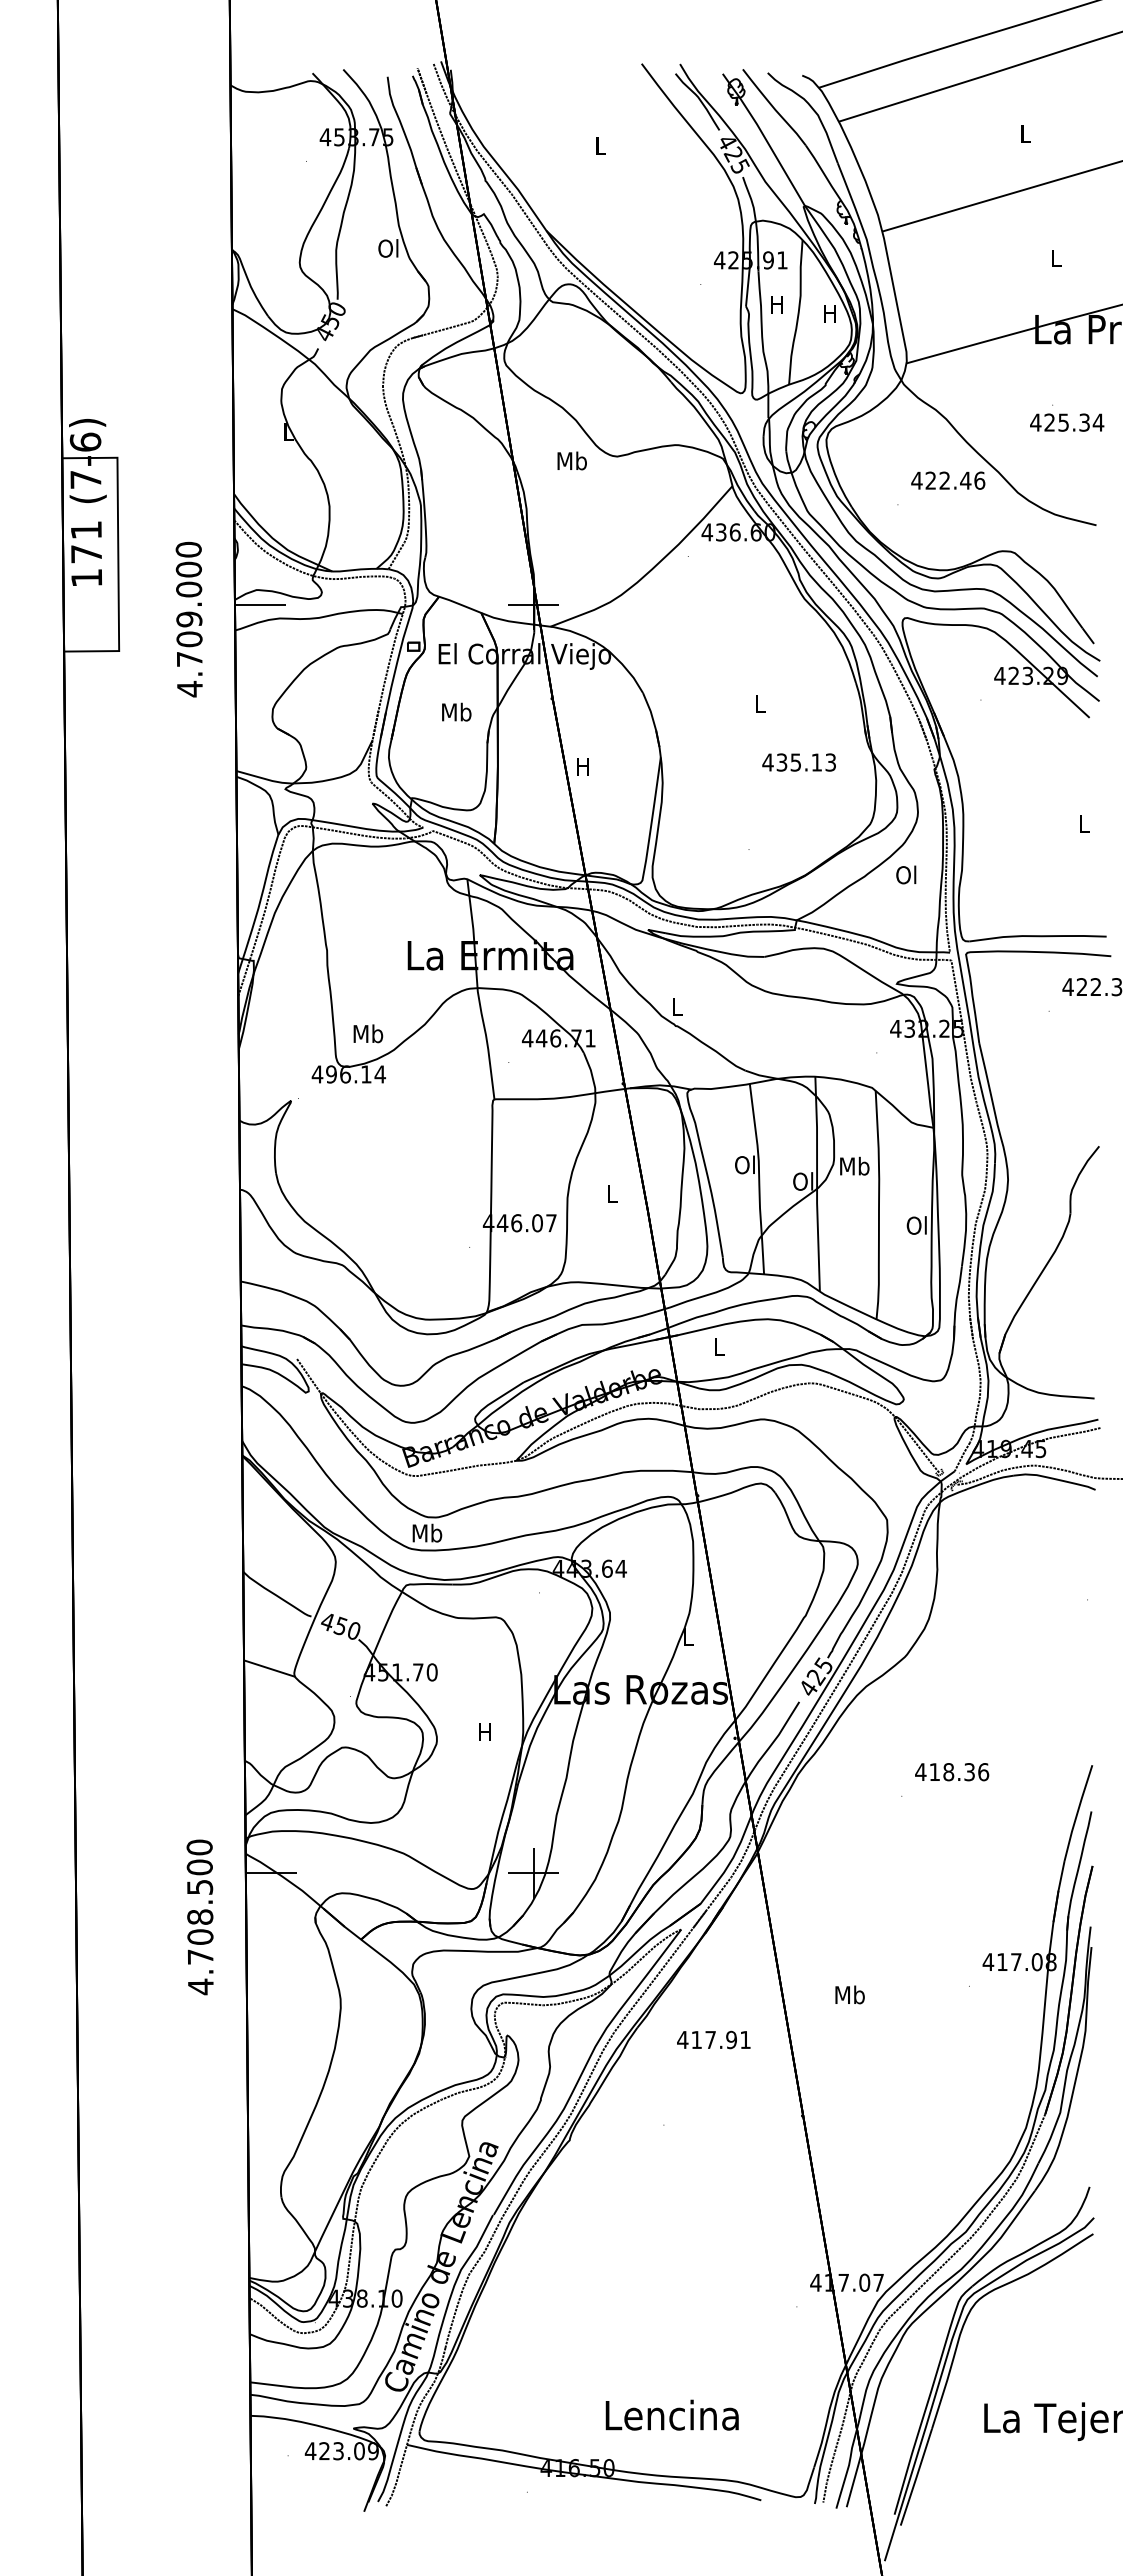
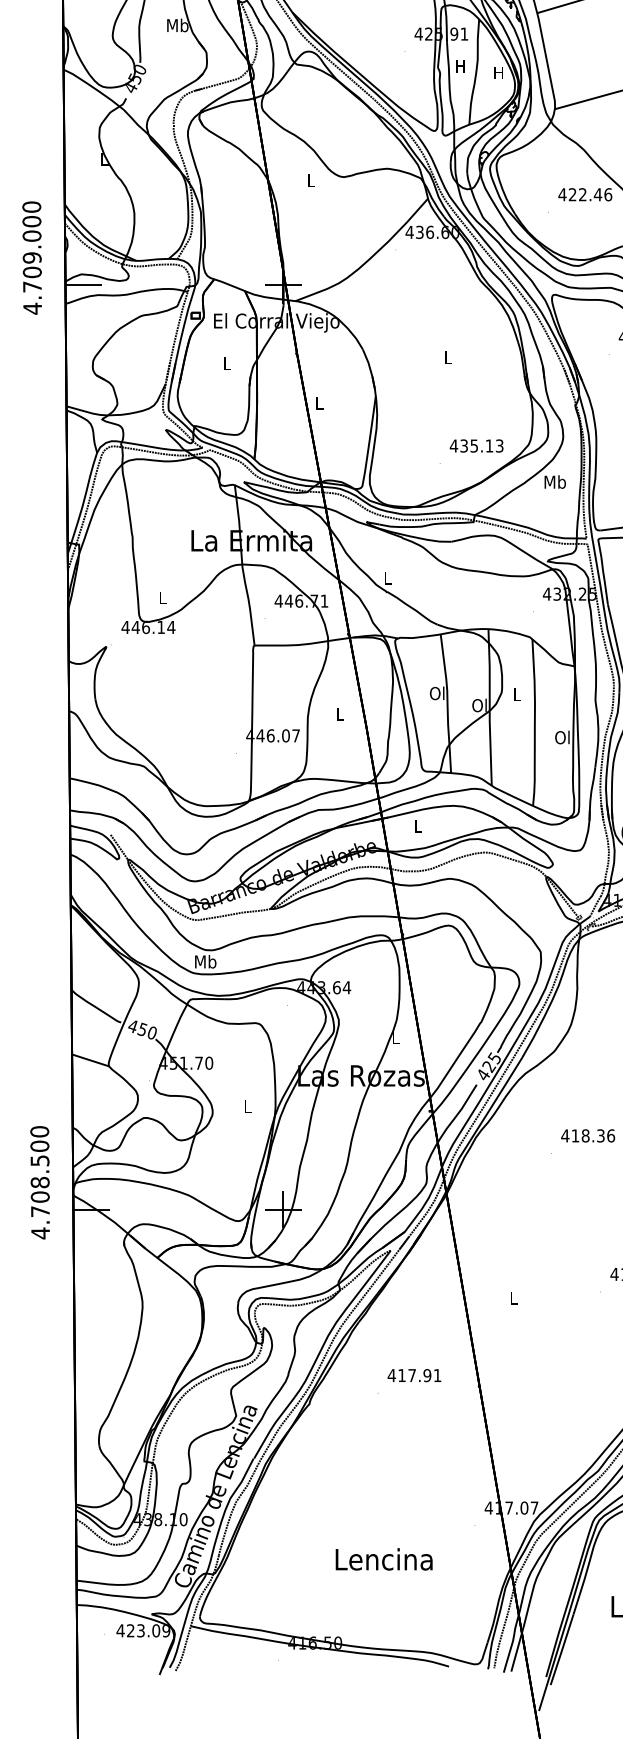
text: (388, 248) -> (177, 25), Ol -> Mb
text: (571, 460) -> (310, 179), Mb -> L
text: (188, 619) -> (31, 257), moved
text: (456, 711) -> (226, 362), Mb -> L
text: (798, 762) -> (476, 446), moved
text: (582, 766) -> (318, 403), H -> L
text: (906, 874) -> (554, 481), Ol -> Mb
text: (368, 1033) -> (162, 597), Mb -> L
text: (331, 1074) -> (135, 627), 496.14 -> 446.14
text: (854, 1165) -> (516, 693), Mb -> L
text: (484, 1731) -> (247, 1106), H -> L
text: (199, 1917) -> (39, 1182), moved
text: (849, 1994) -> (513, 1297), Mb -> L
text: (713, 2039) -> (414, 1375), moved
text: (671, 2414) -> (383, 1558), moved

